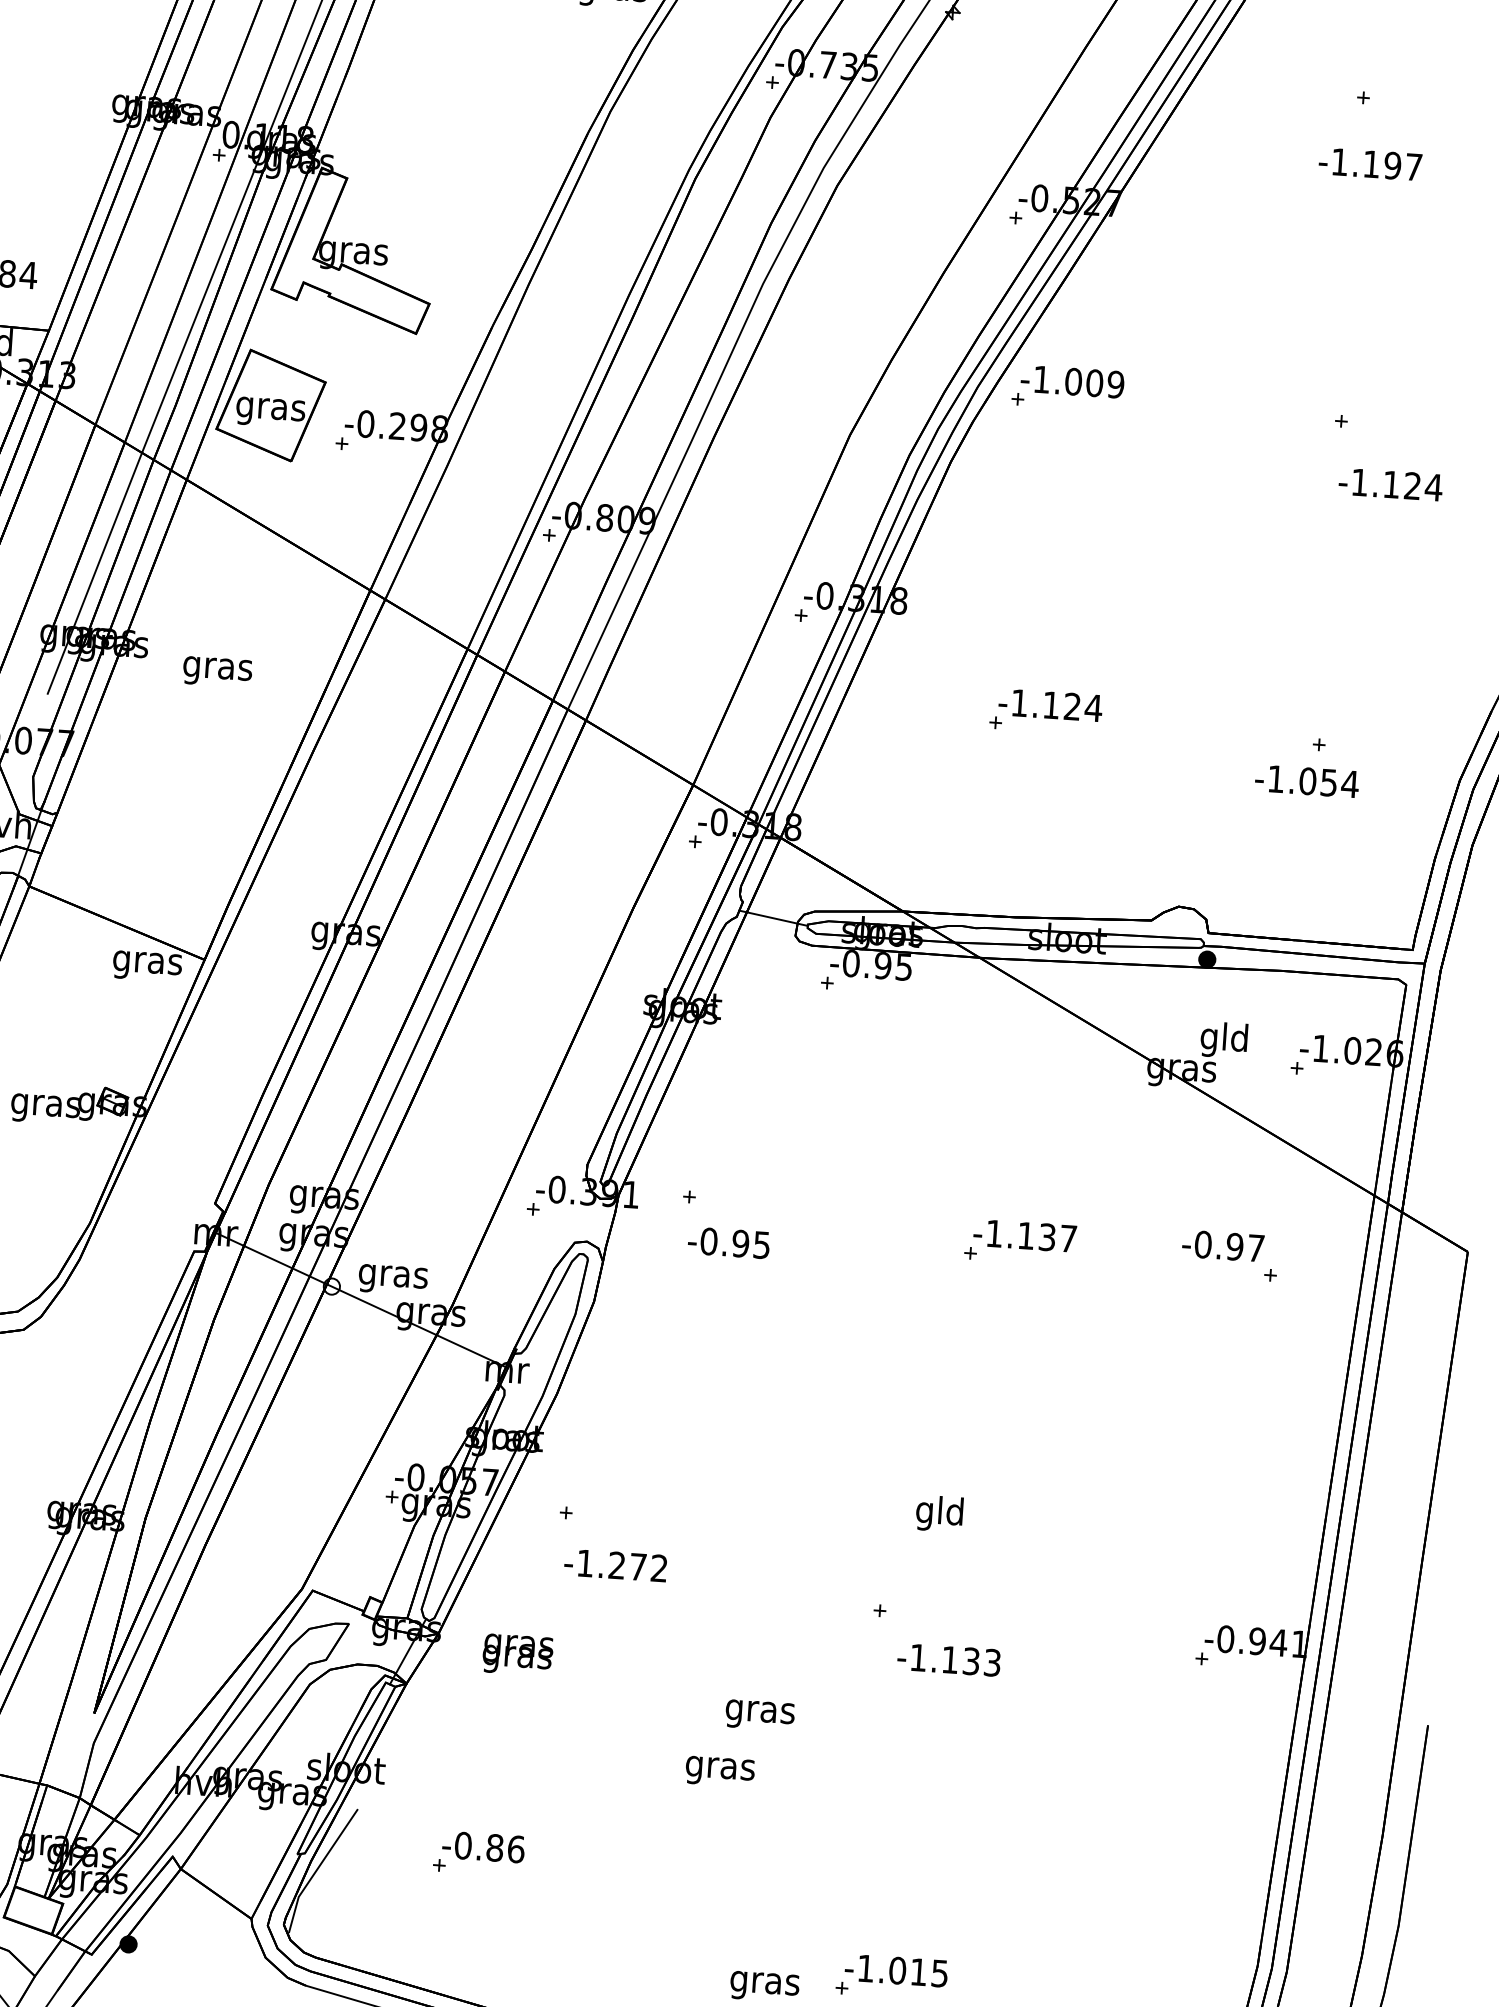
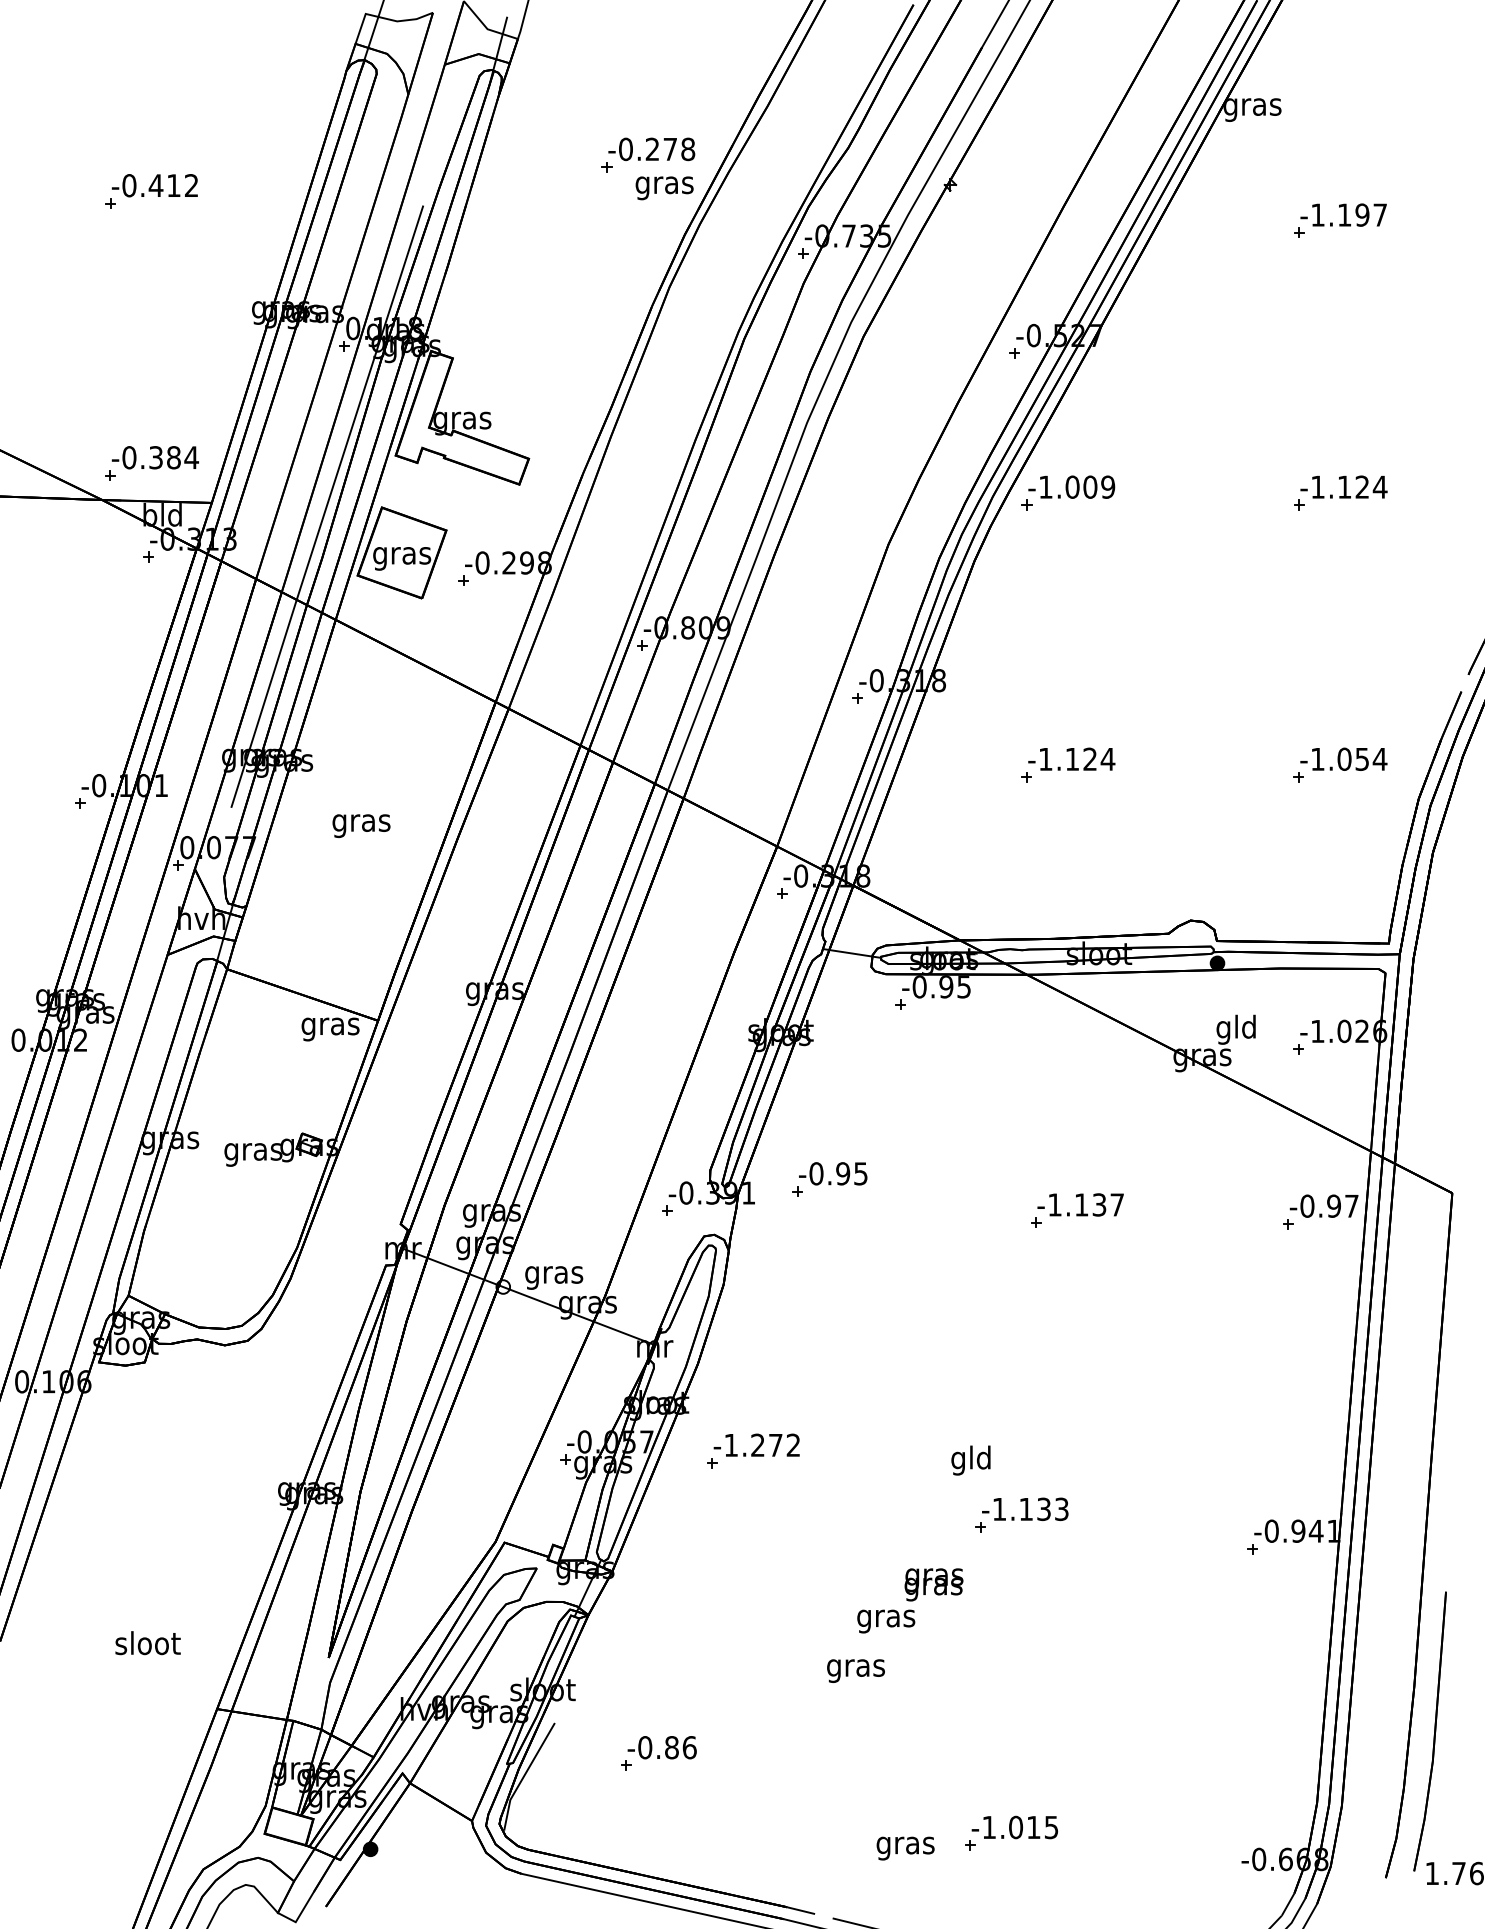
text: (1370, 163) -> (1343, 214), moved
text: (1390, 483) -> (1343, 486), moved
text: (217, 671) -> (361, 825), moved
text: (1306, 780) -> (1343, 758), moved
text: (729, 1242) -> (833, 1173), moved
text: (1222, 1245) -> (1323, 1205), moved
text: (938, 1513) -> (970, 1460), moved
text: (615, 1564) -> (756, 1444), moved
text: (517, 1654) -> (933, 1584), moved
text: (949, 1658) -> (1025, 1508), moved

